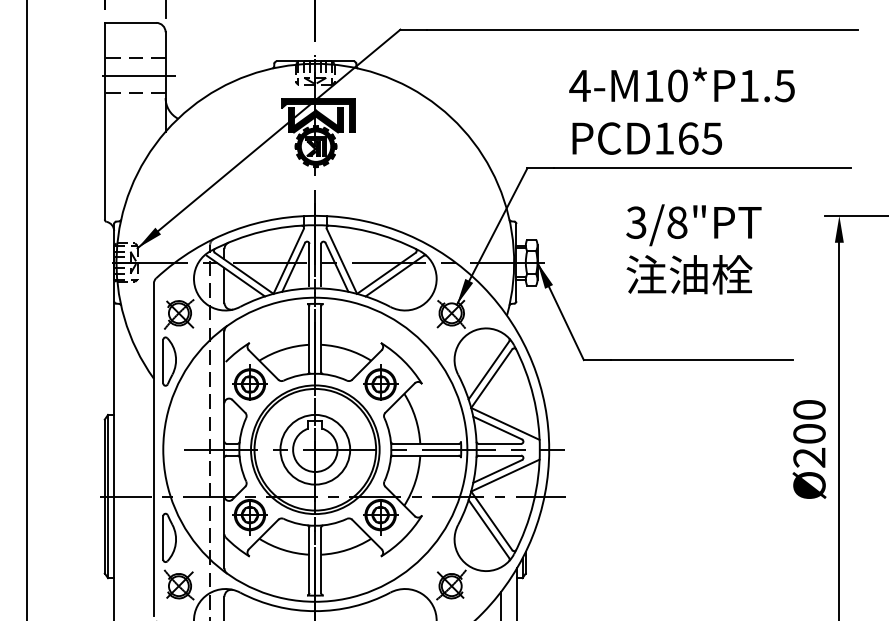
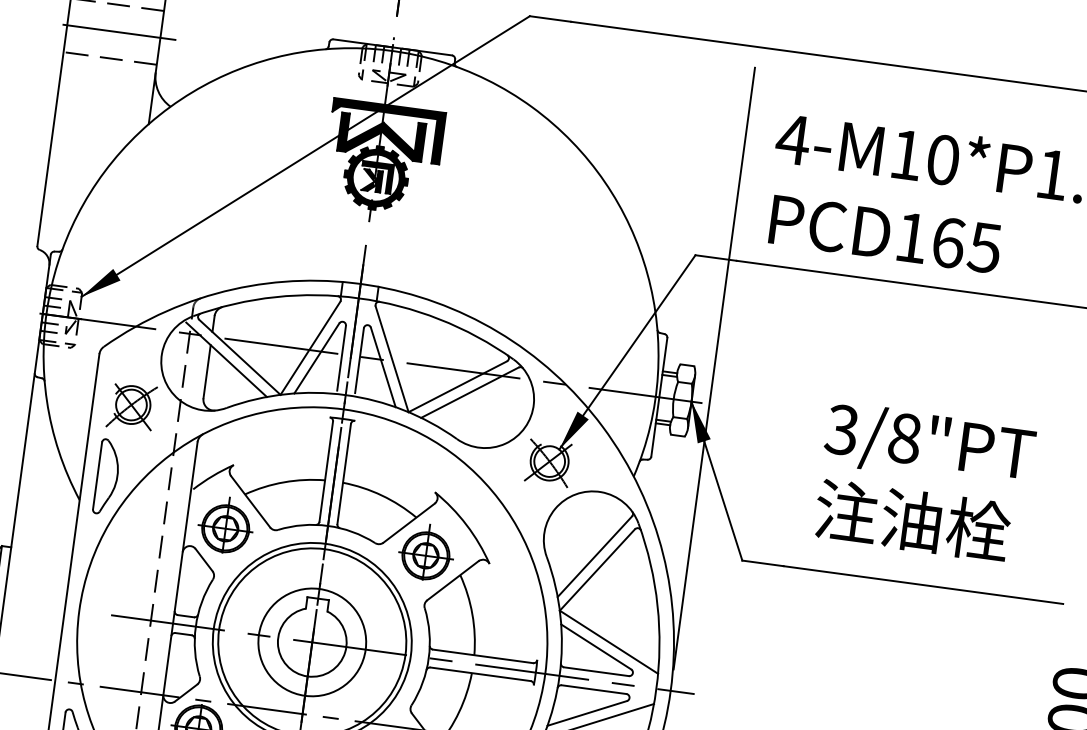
line: (549, 239) -> (714, 368), added
text: (693, 249) -> (924, 482), moved

